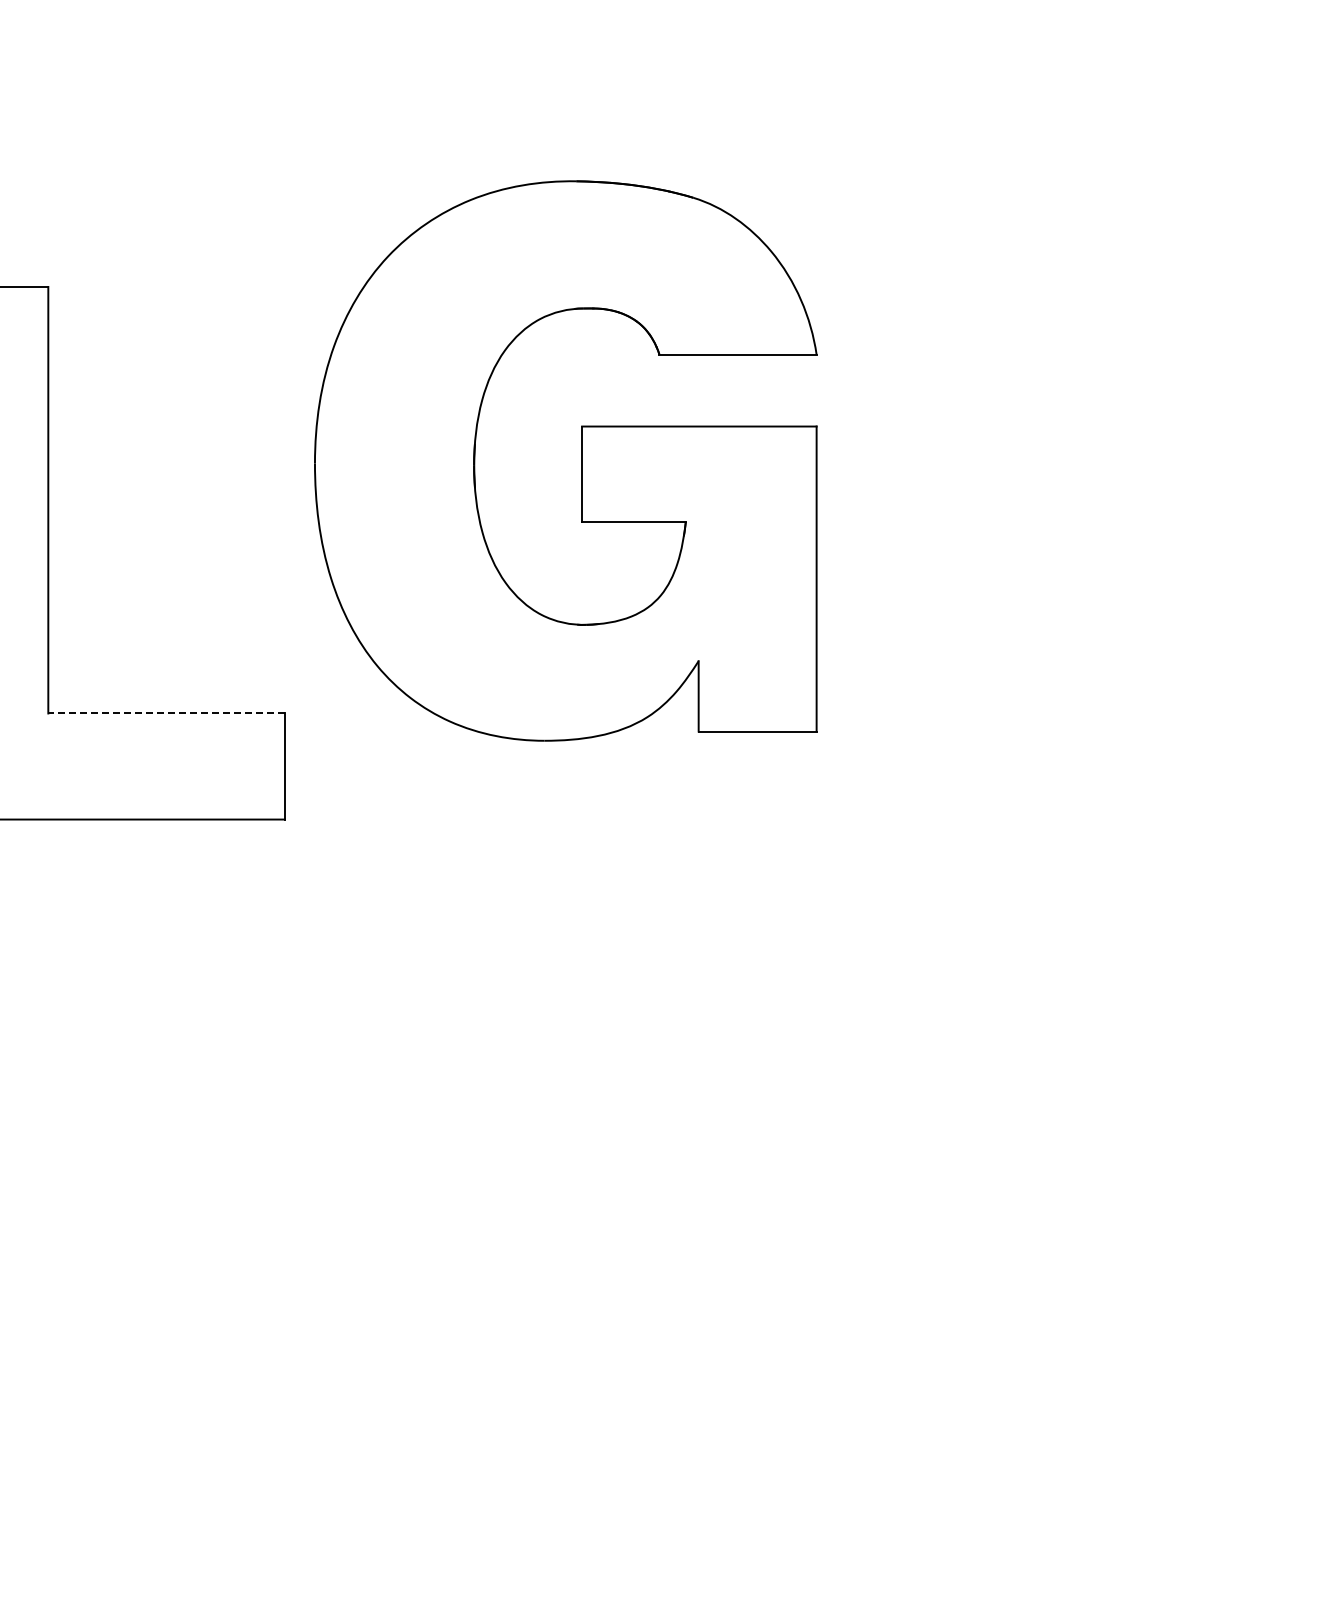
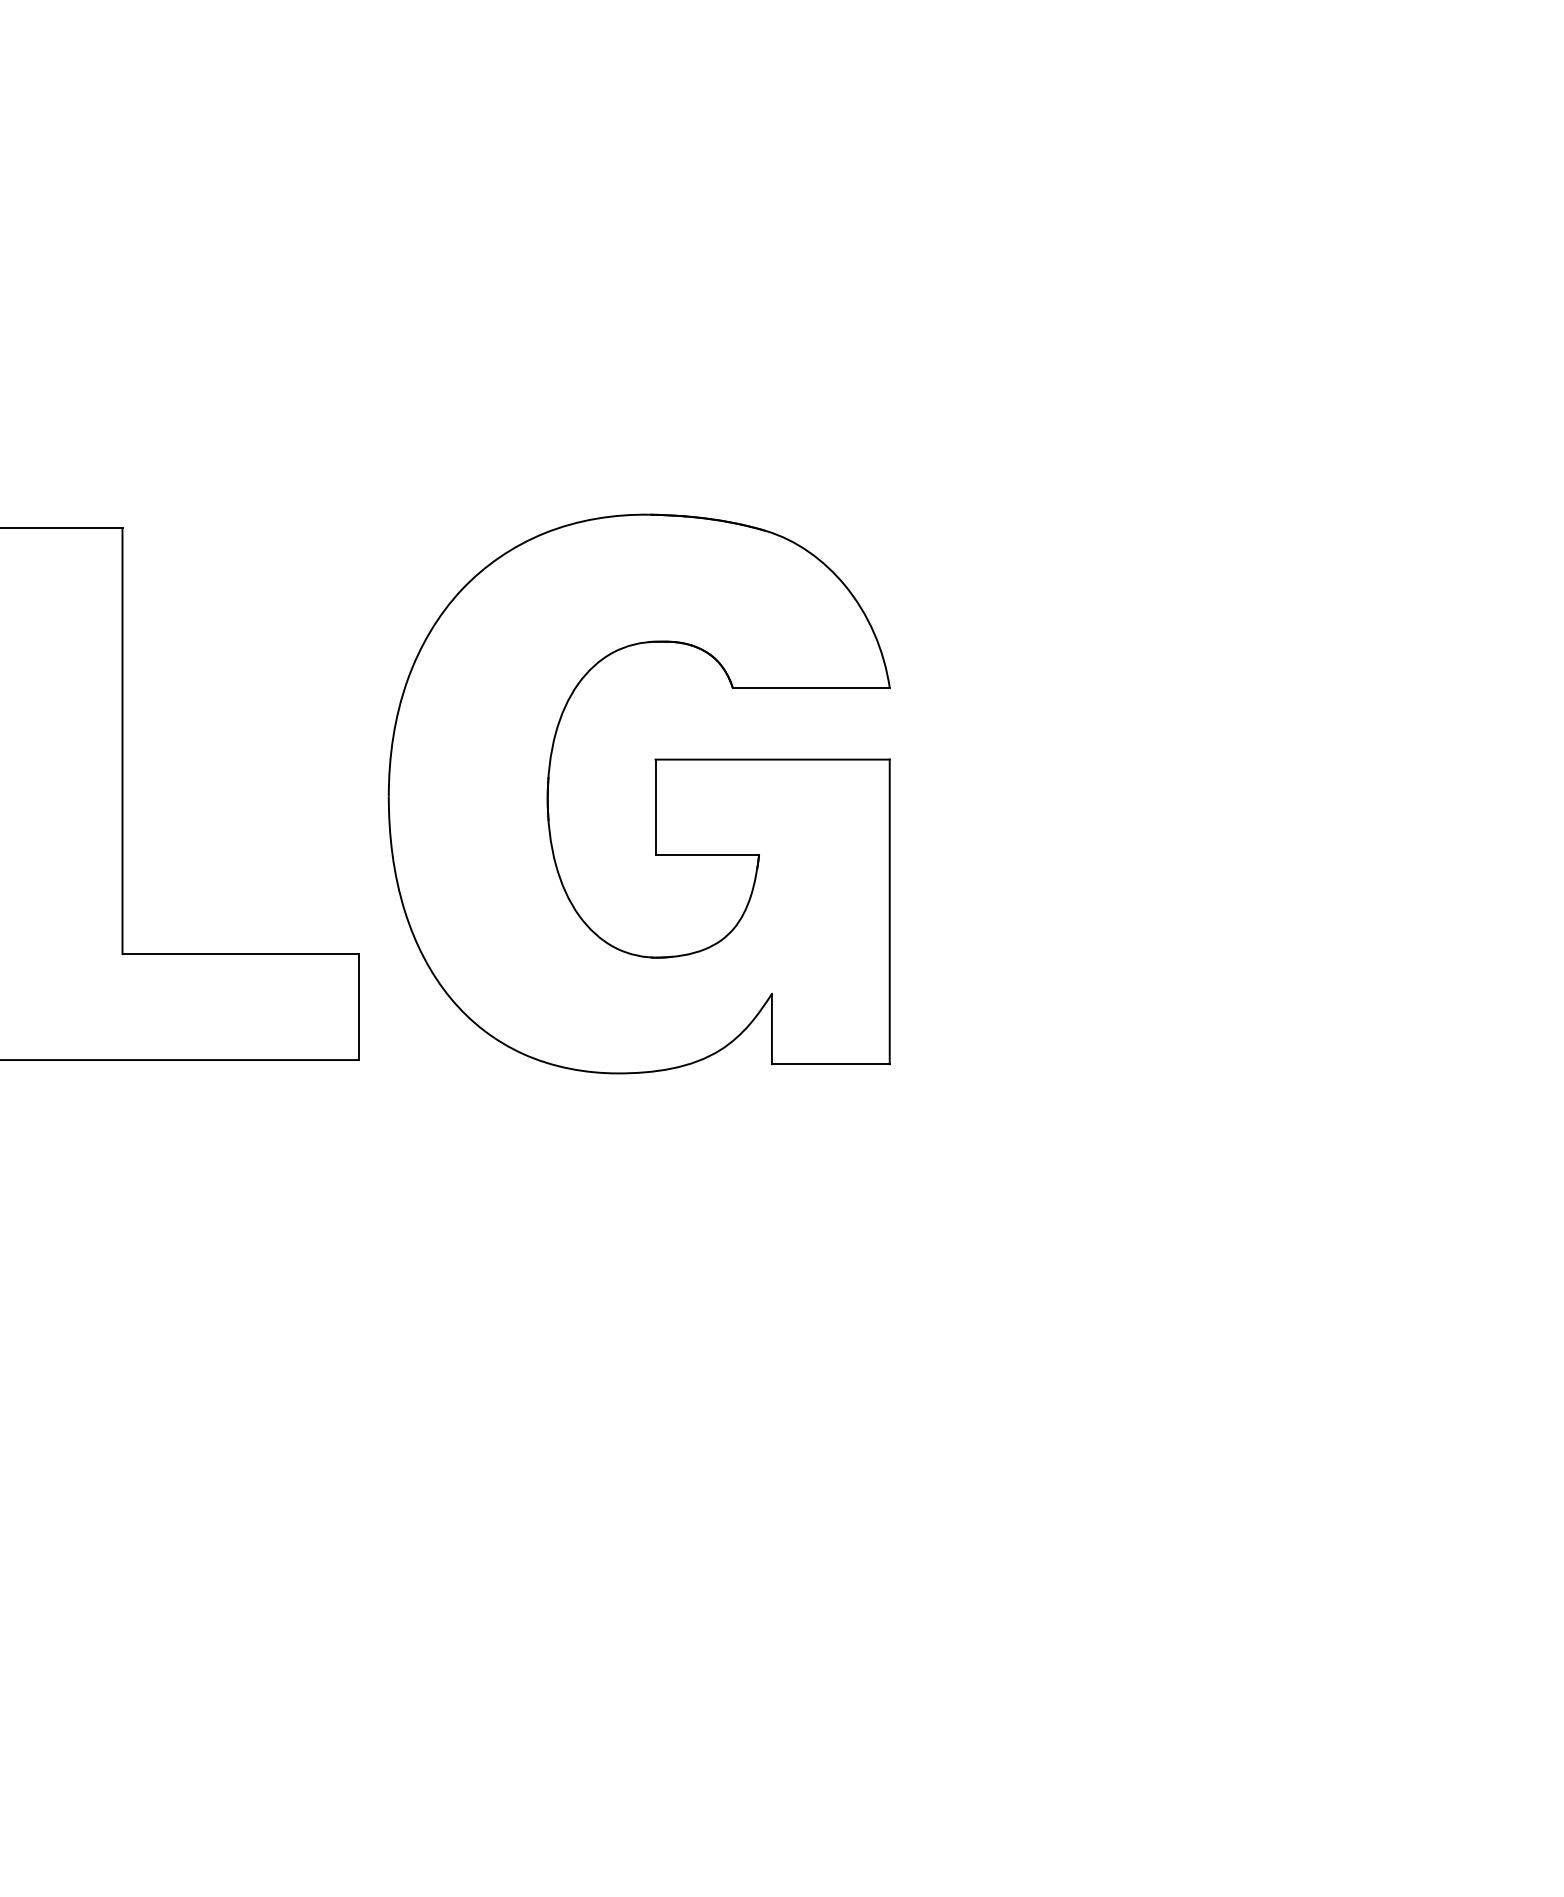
part: (582, 460) -> (655, 793), moved
line: (166, 713) -> (240, 954), dashed -> solid

